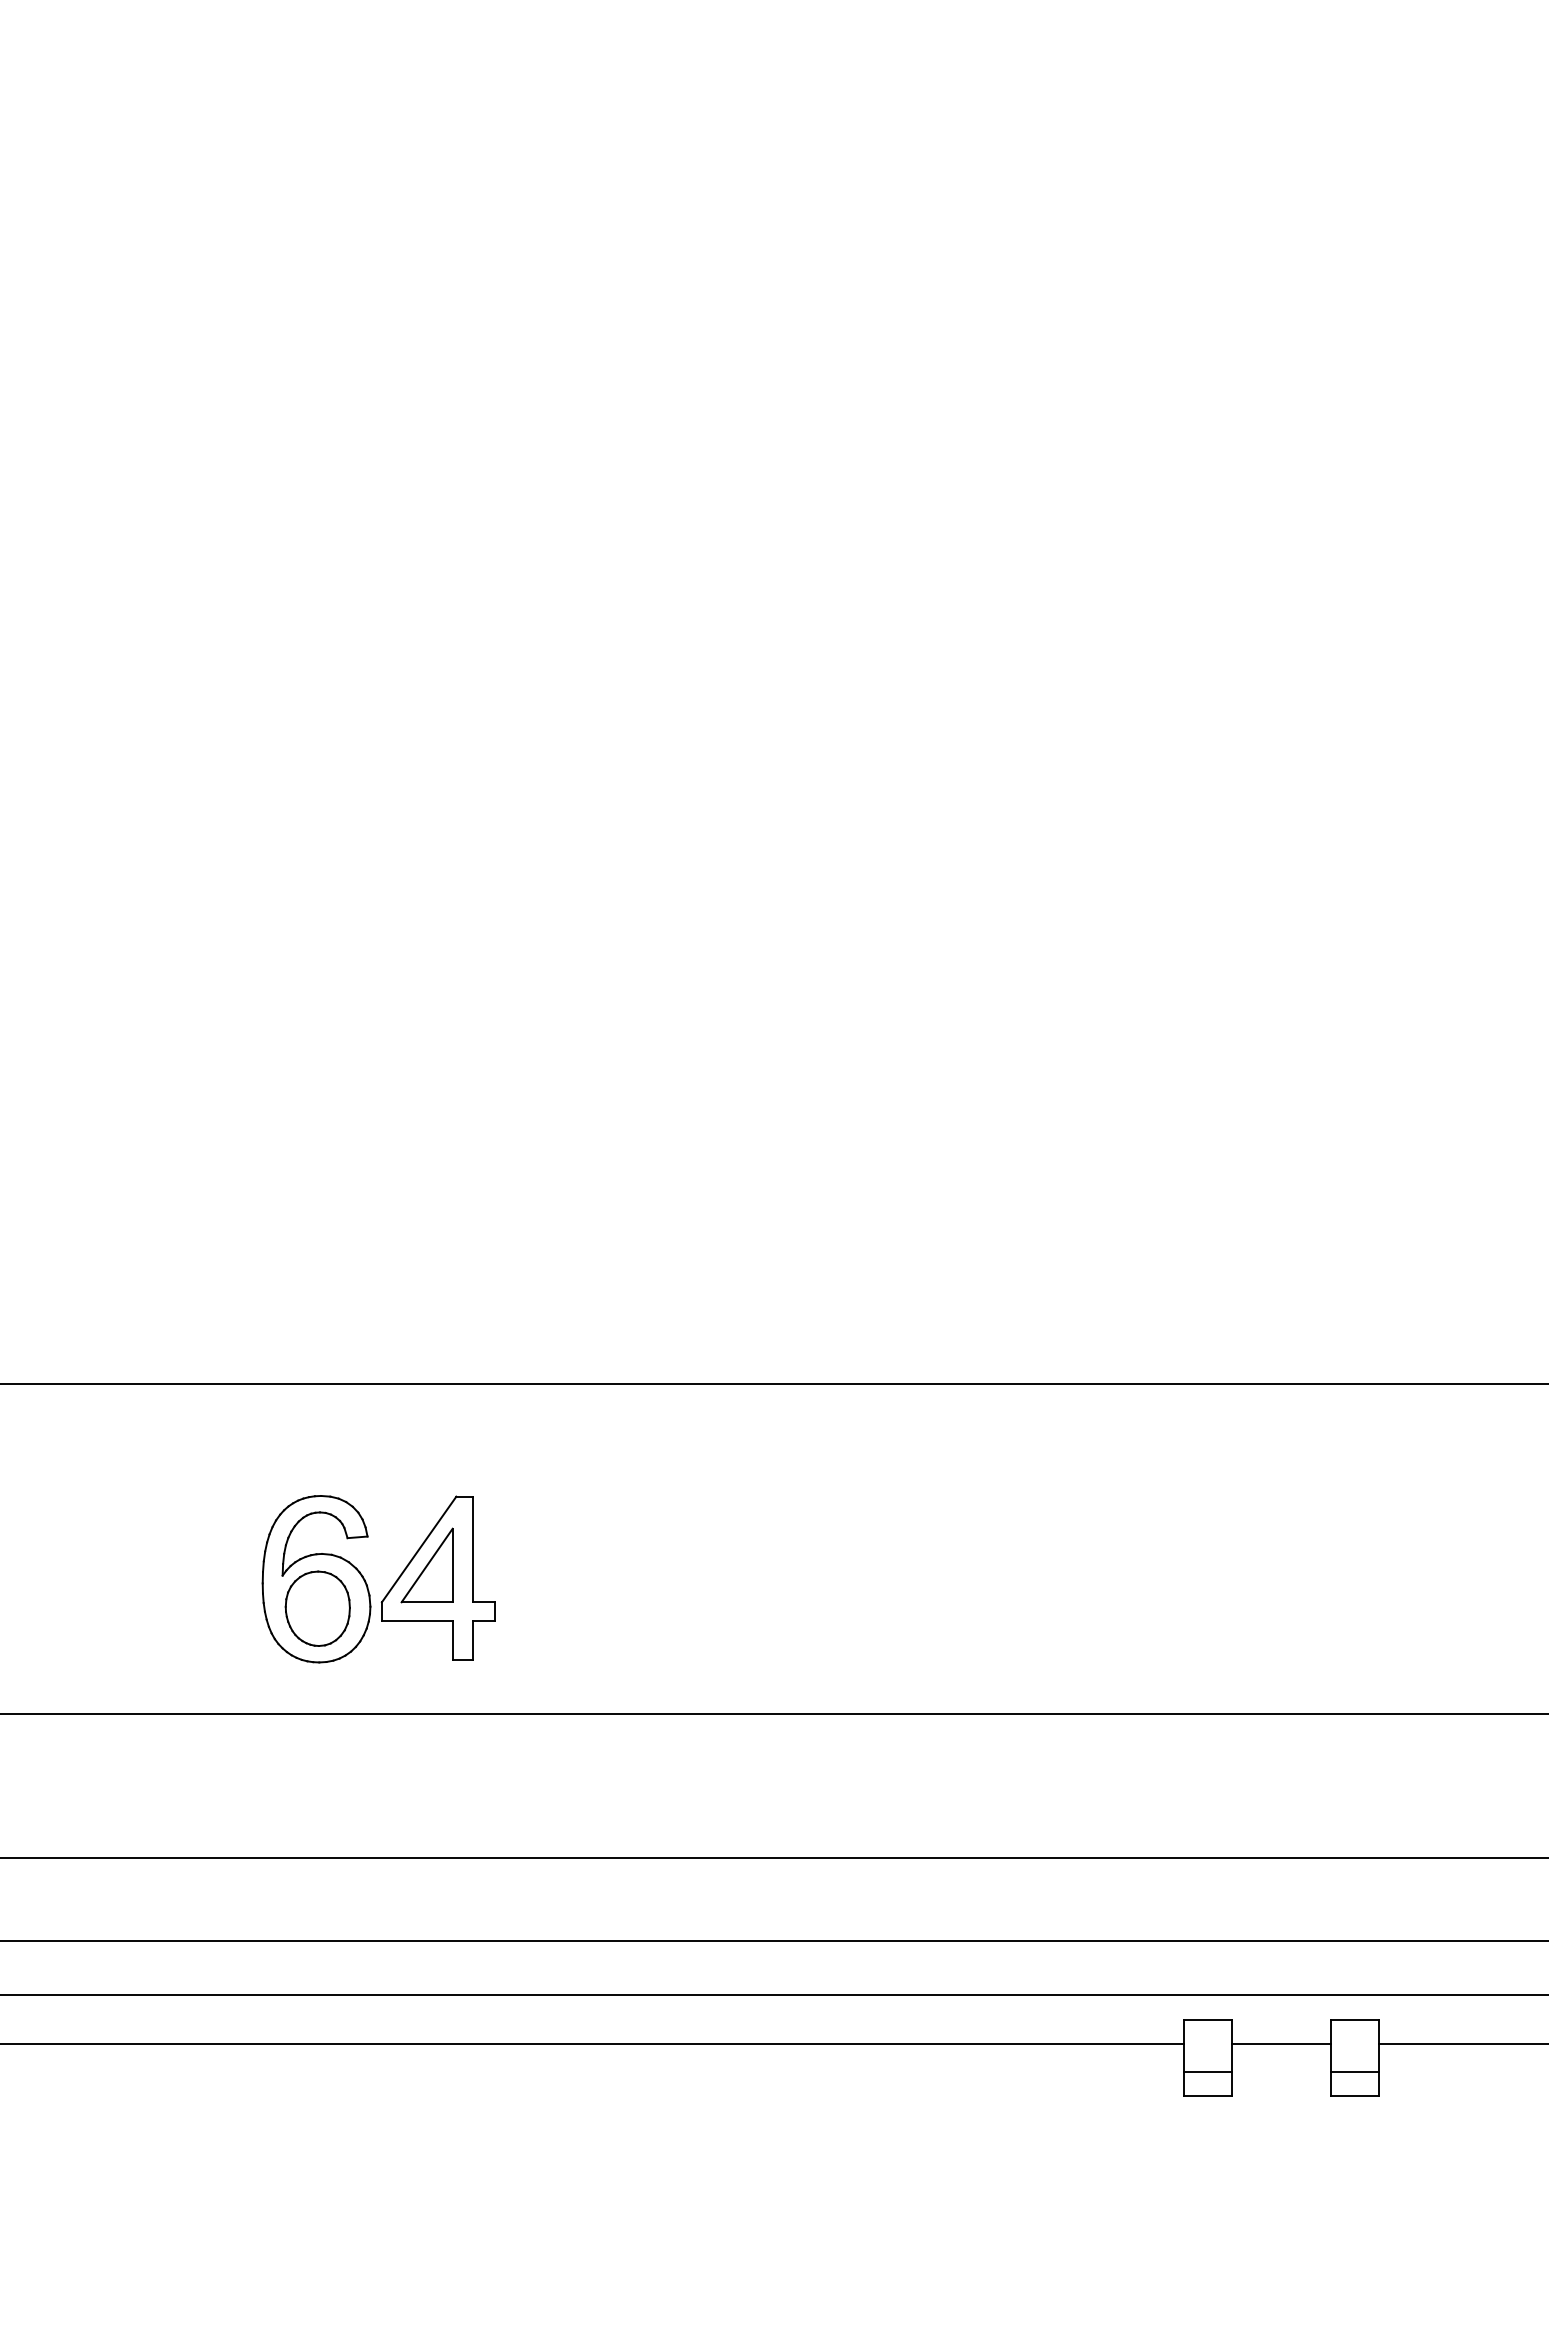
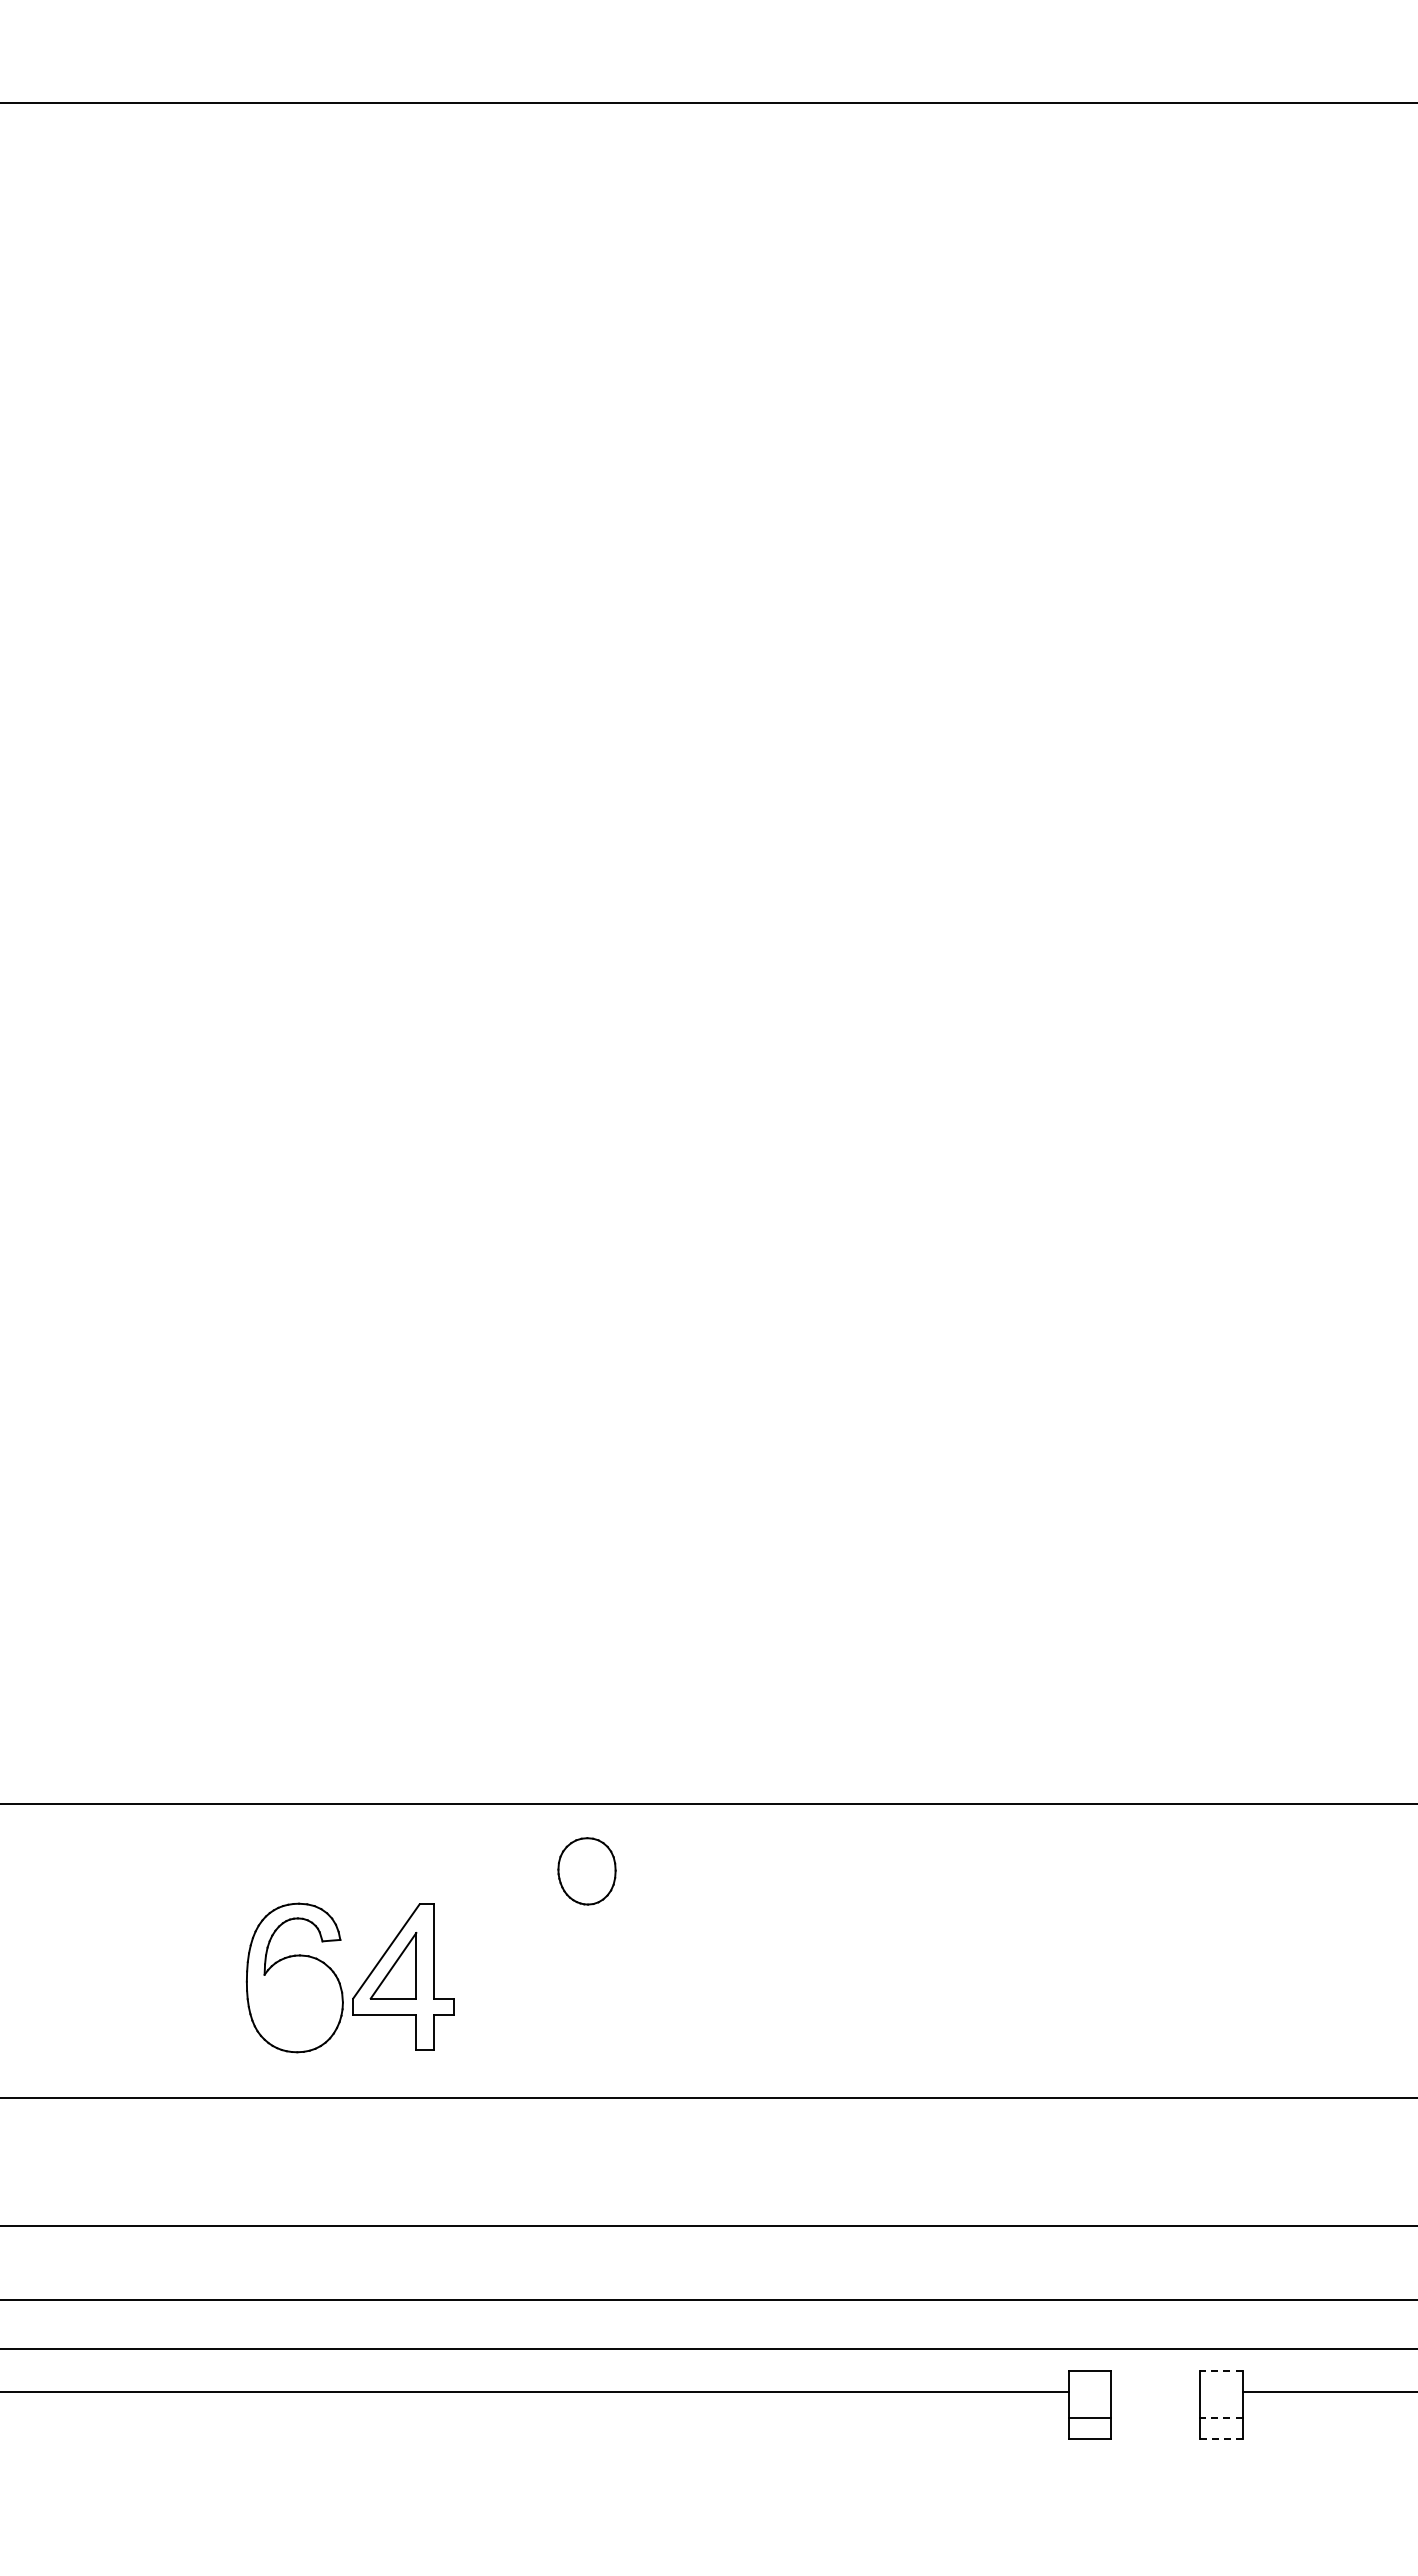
part: (317, 1608) -> (586, 1871), moved
line: (1354, 2020) -> (1220, 2371), solid -> dashed
line: (1281, 2043) -> (1155, 2392), removed
line: (1354, 2071) -> (1220, 2417), solid -> dashed
line: (1355, 2095) -> (1221, 2438), solid -> dashed

